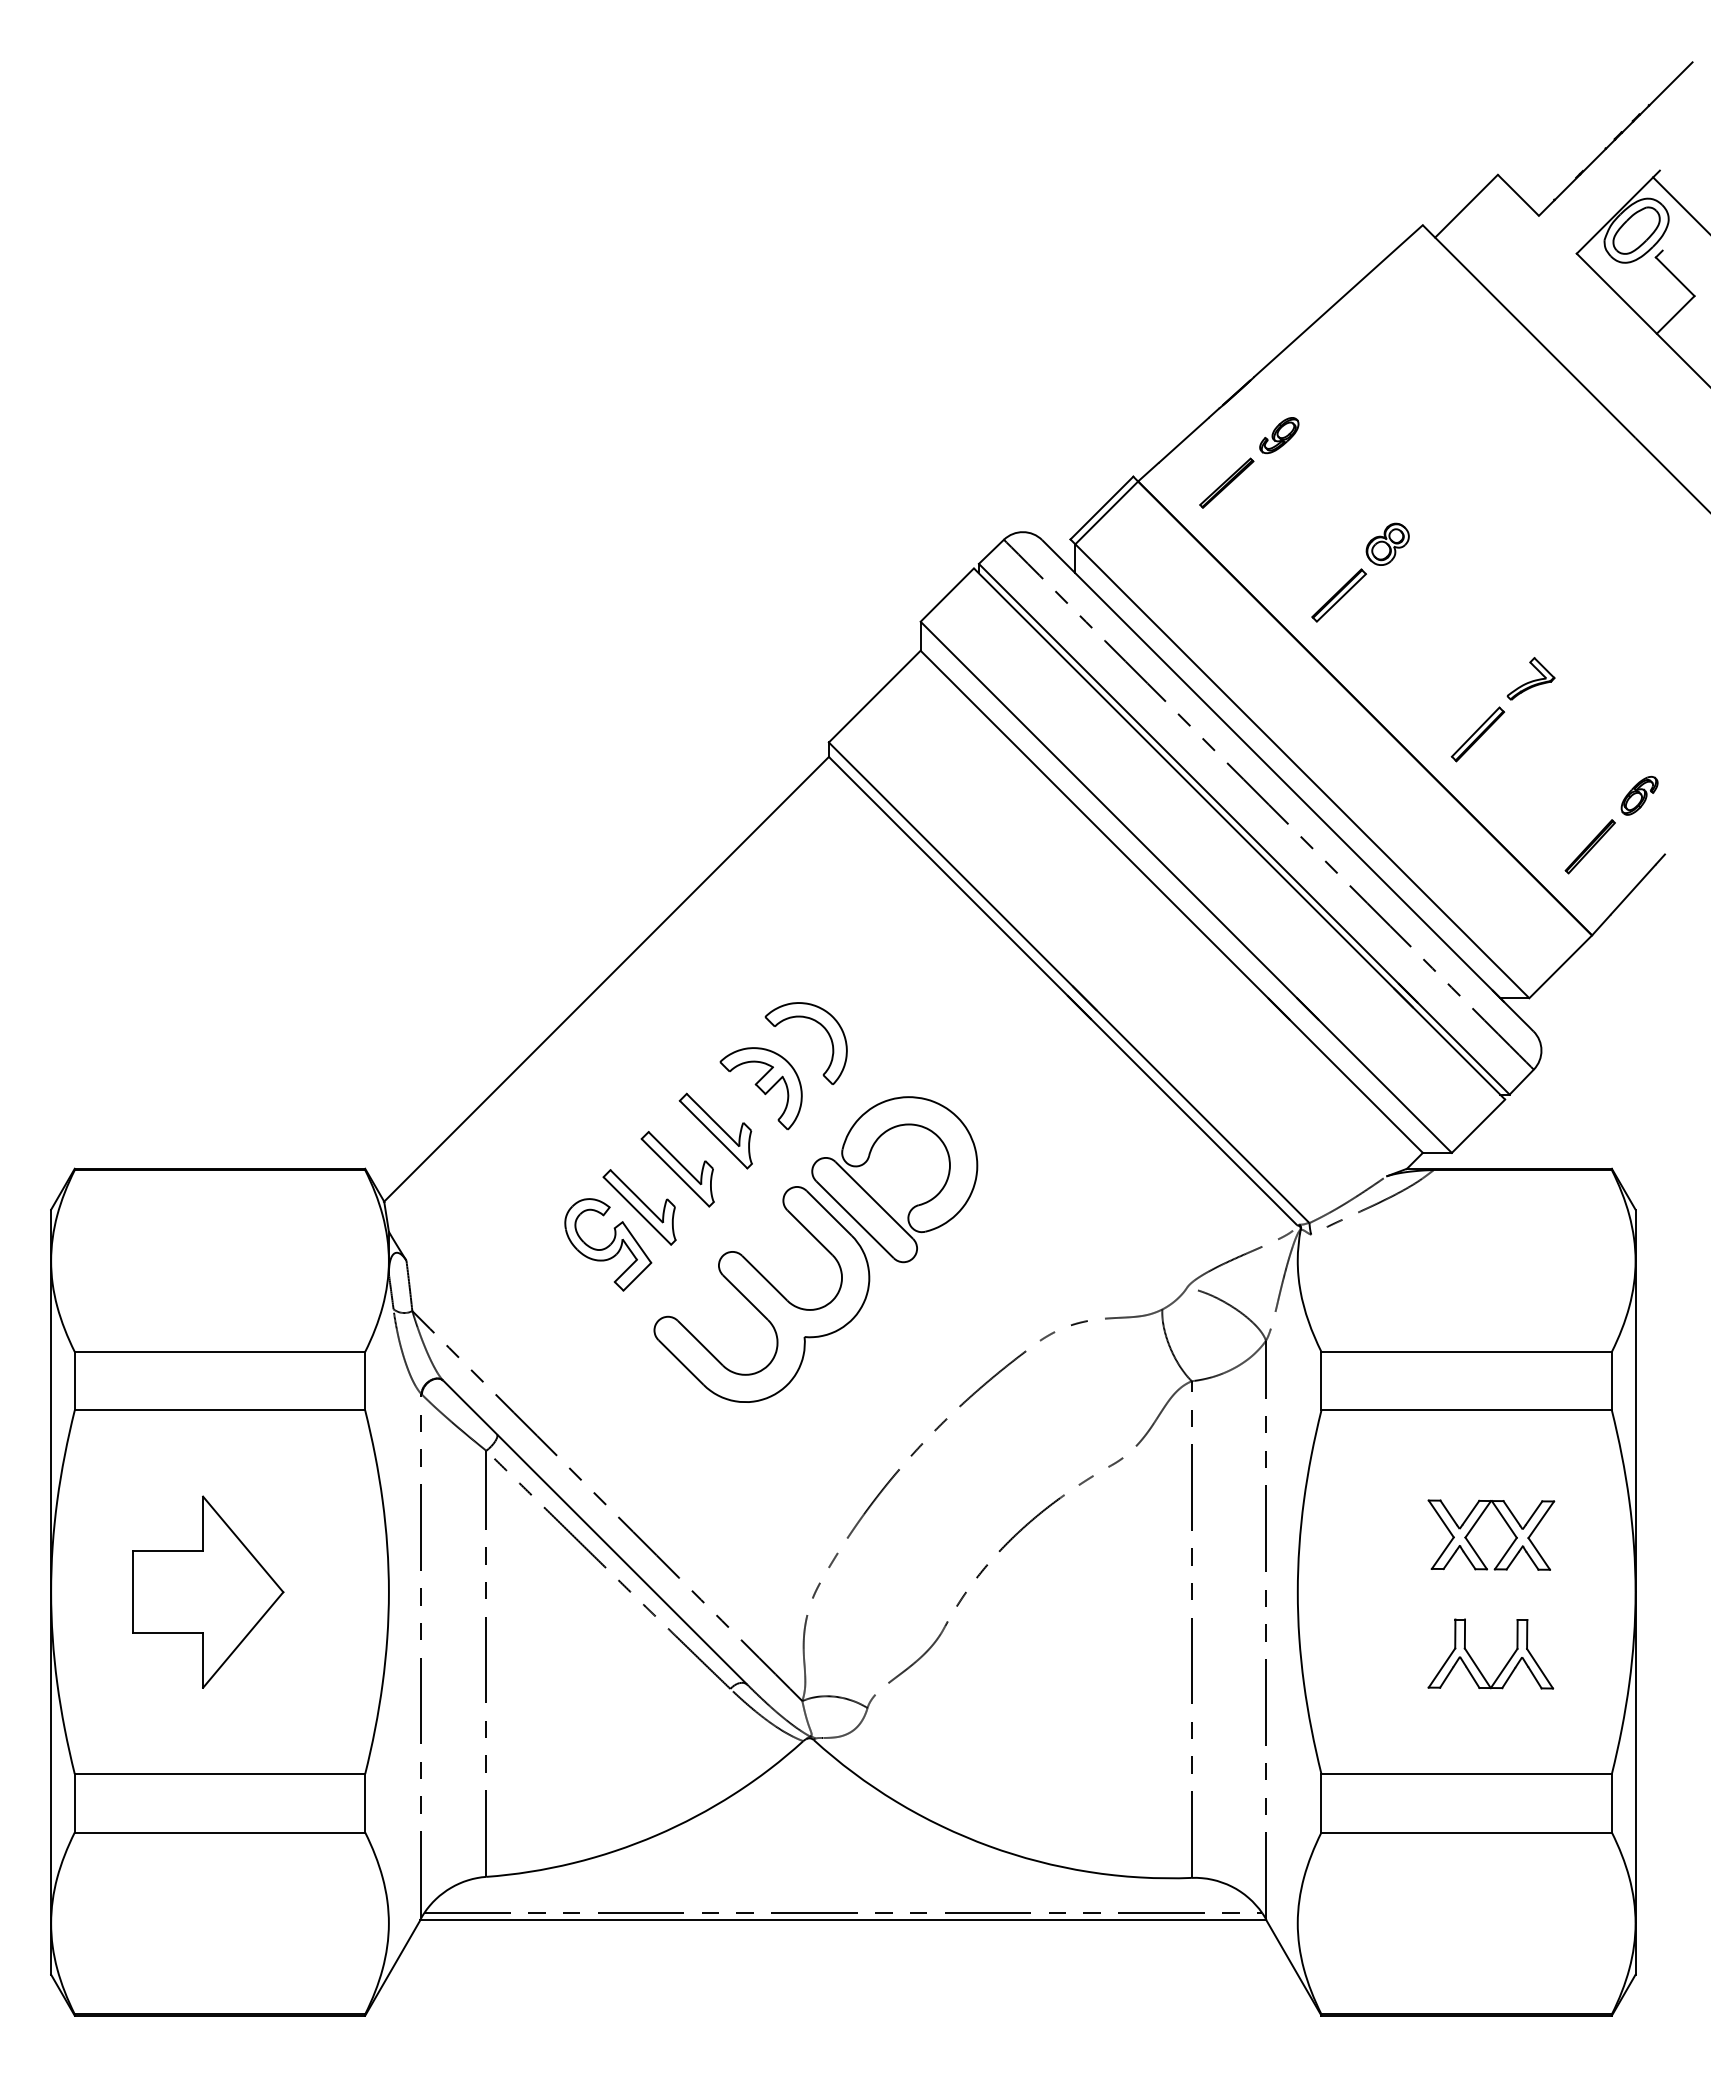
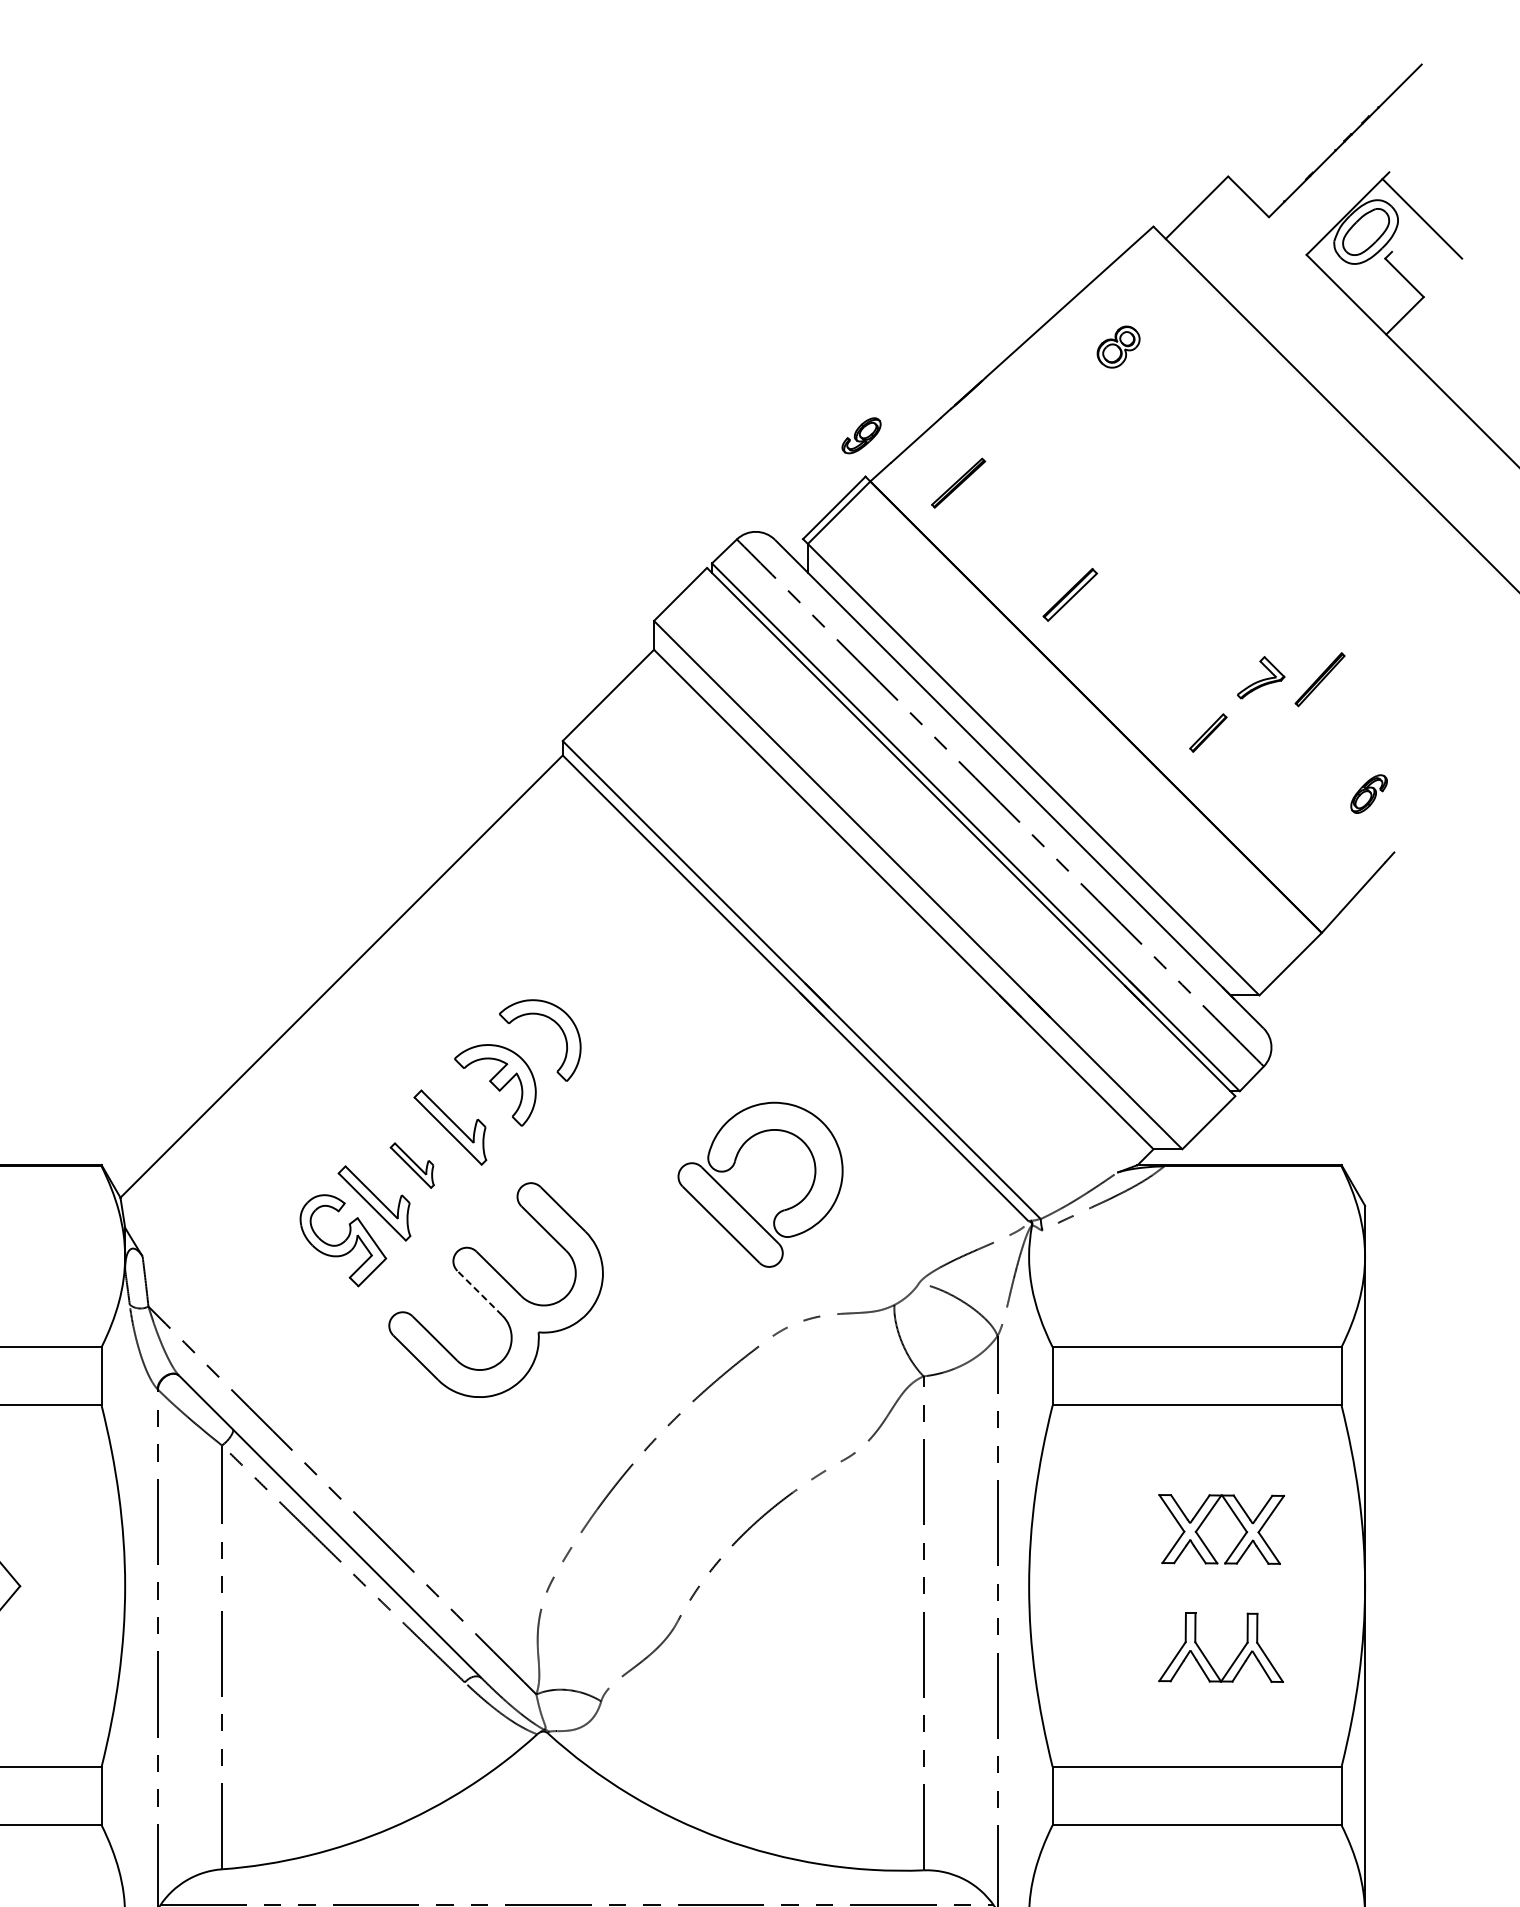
part: (1279, 435) -> (861, 435), moved
part: (1387, 543) -> (1118, 346), moved
part: (1477, 734) -> (1207, 733), size x0.7
part: (1589, 846) -> (1319, 679), moved
part: (677, 1169) -> (412, 1165), size x0.6
part: (874, 1199) -> (740, 1204), moved
line: (745, 1297) -> (479, 1293), solid -> dashed

